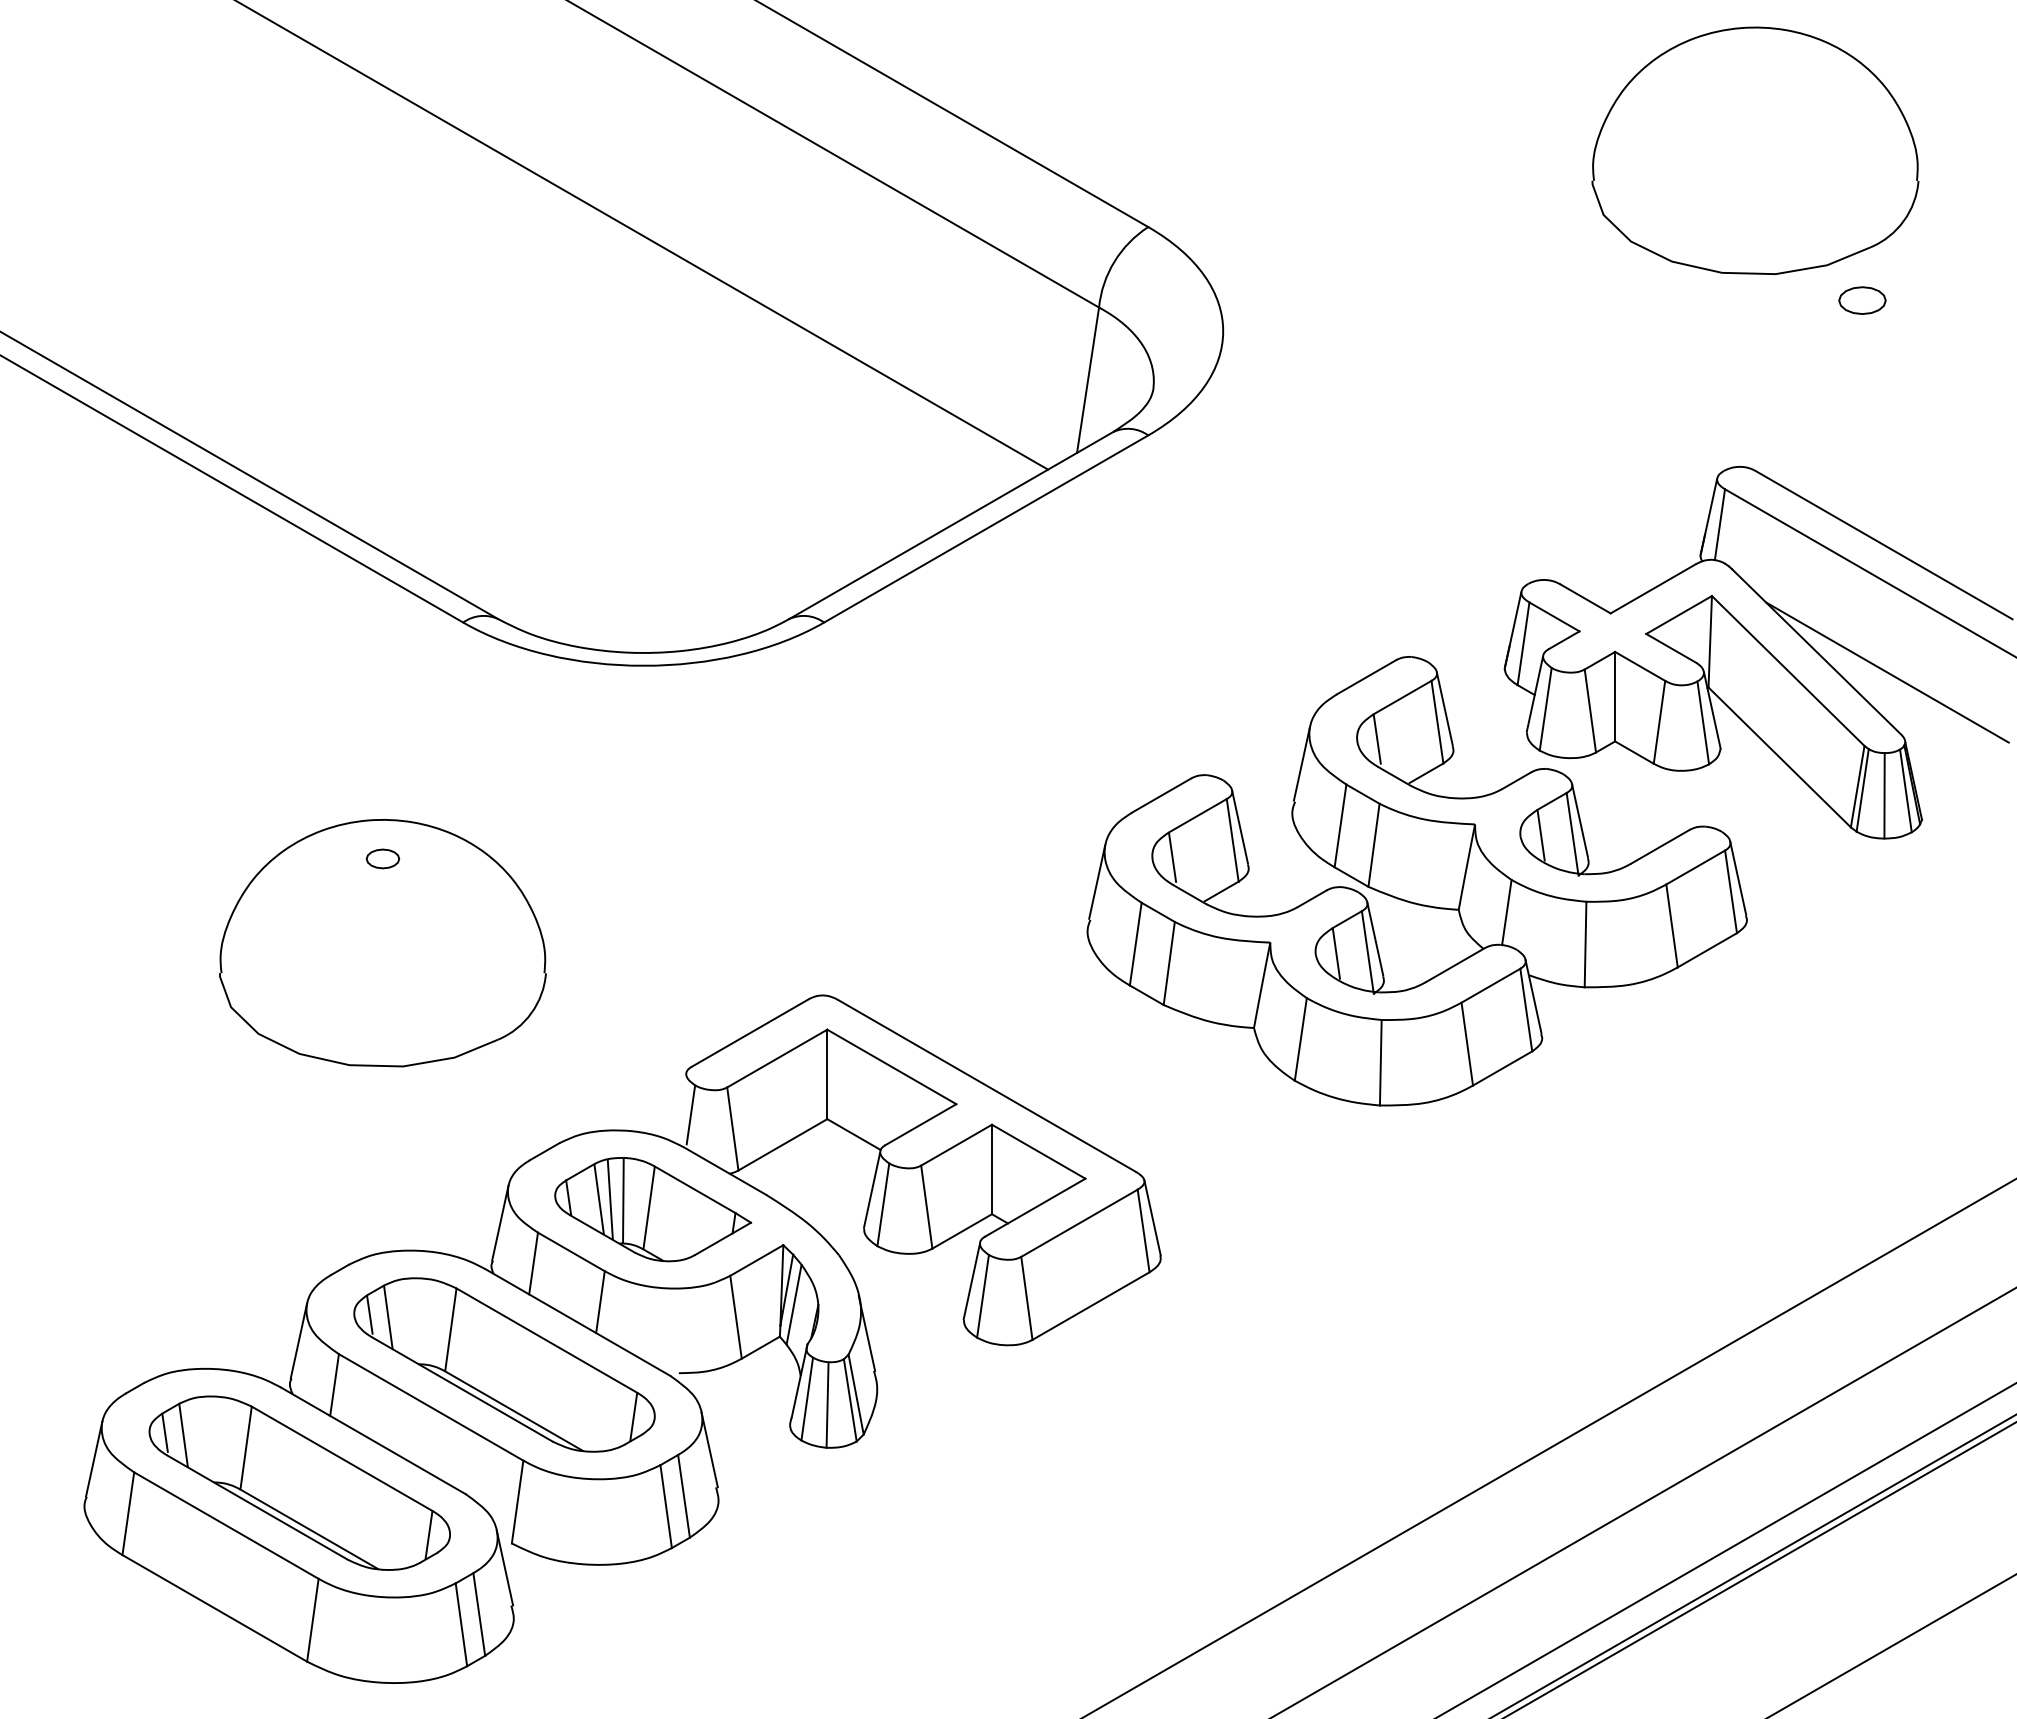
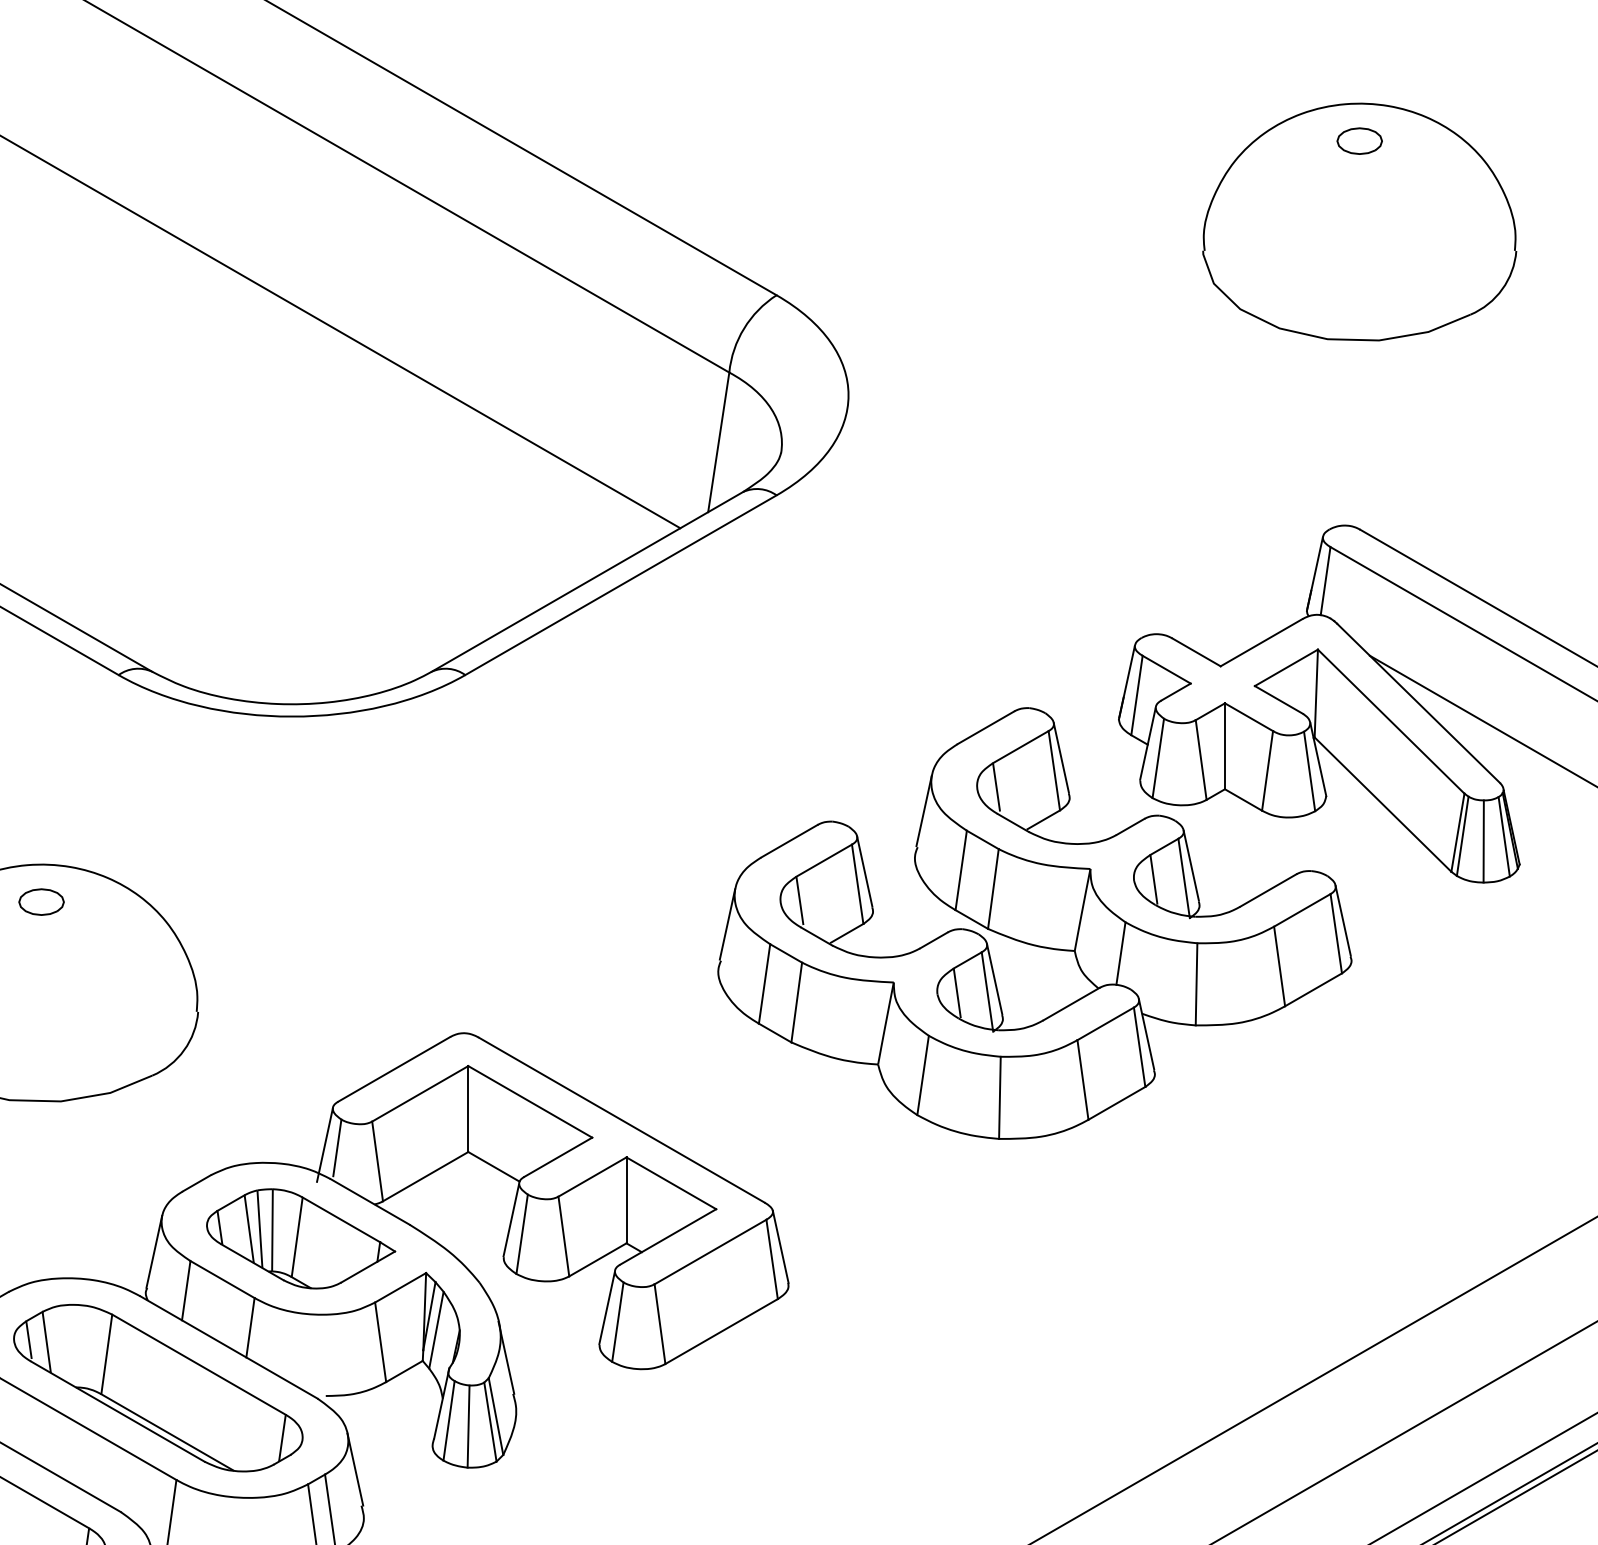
part: (1862, 300) -> (1359, 141), moved
part: (382, 858) -> (41, 901), size x1.43
line: (677, 1112) -> (324, 1145), added

